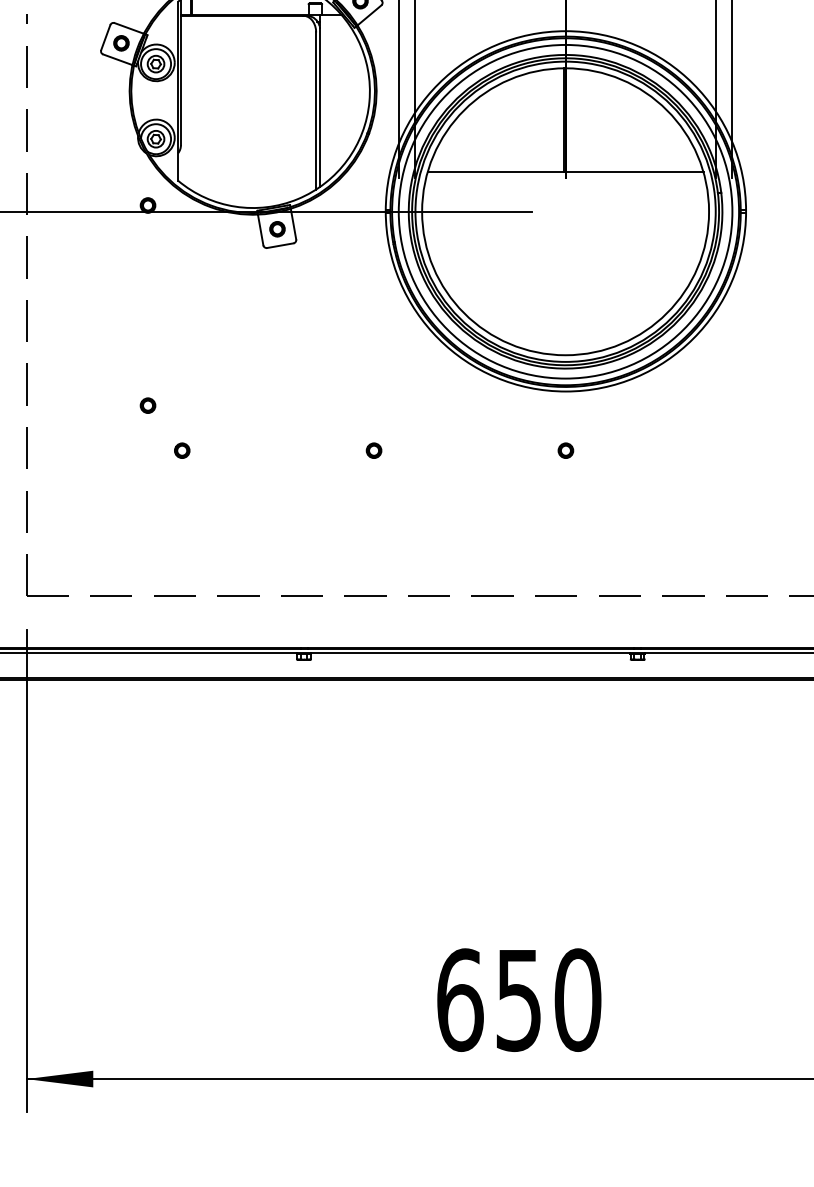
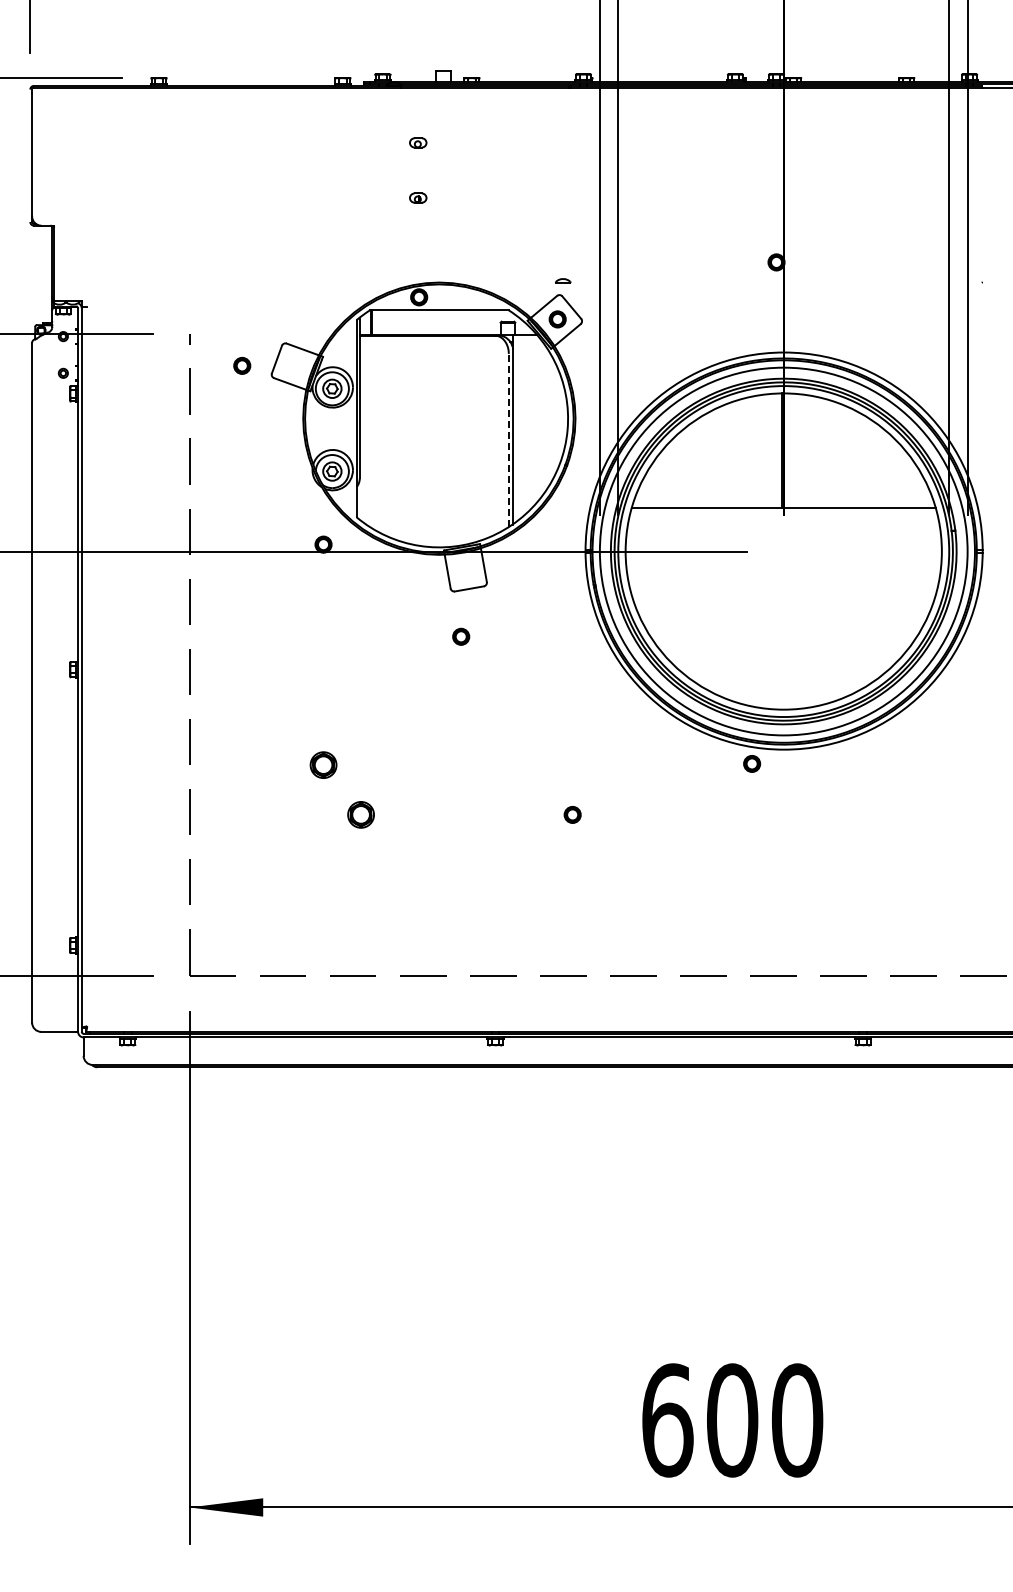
part: (121, 42) -> (242, 365), moved
line: (315, 111) -> (508, 440), solid -> dashed
part: (277, 228) -> (461, 636), moved
part: (148, 405) -> (323, 765), size x1.6
part: (182, 450) -> (361, 814), size x1.6
part: (566, 450) -> (752, 763), moved
text: (519, 1000) -> (732, 1420), 650 -> 600

